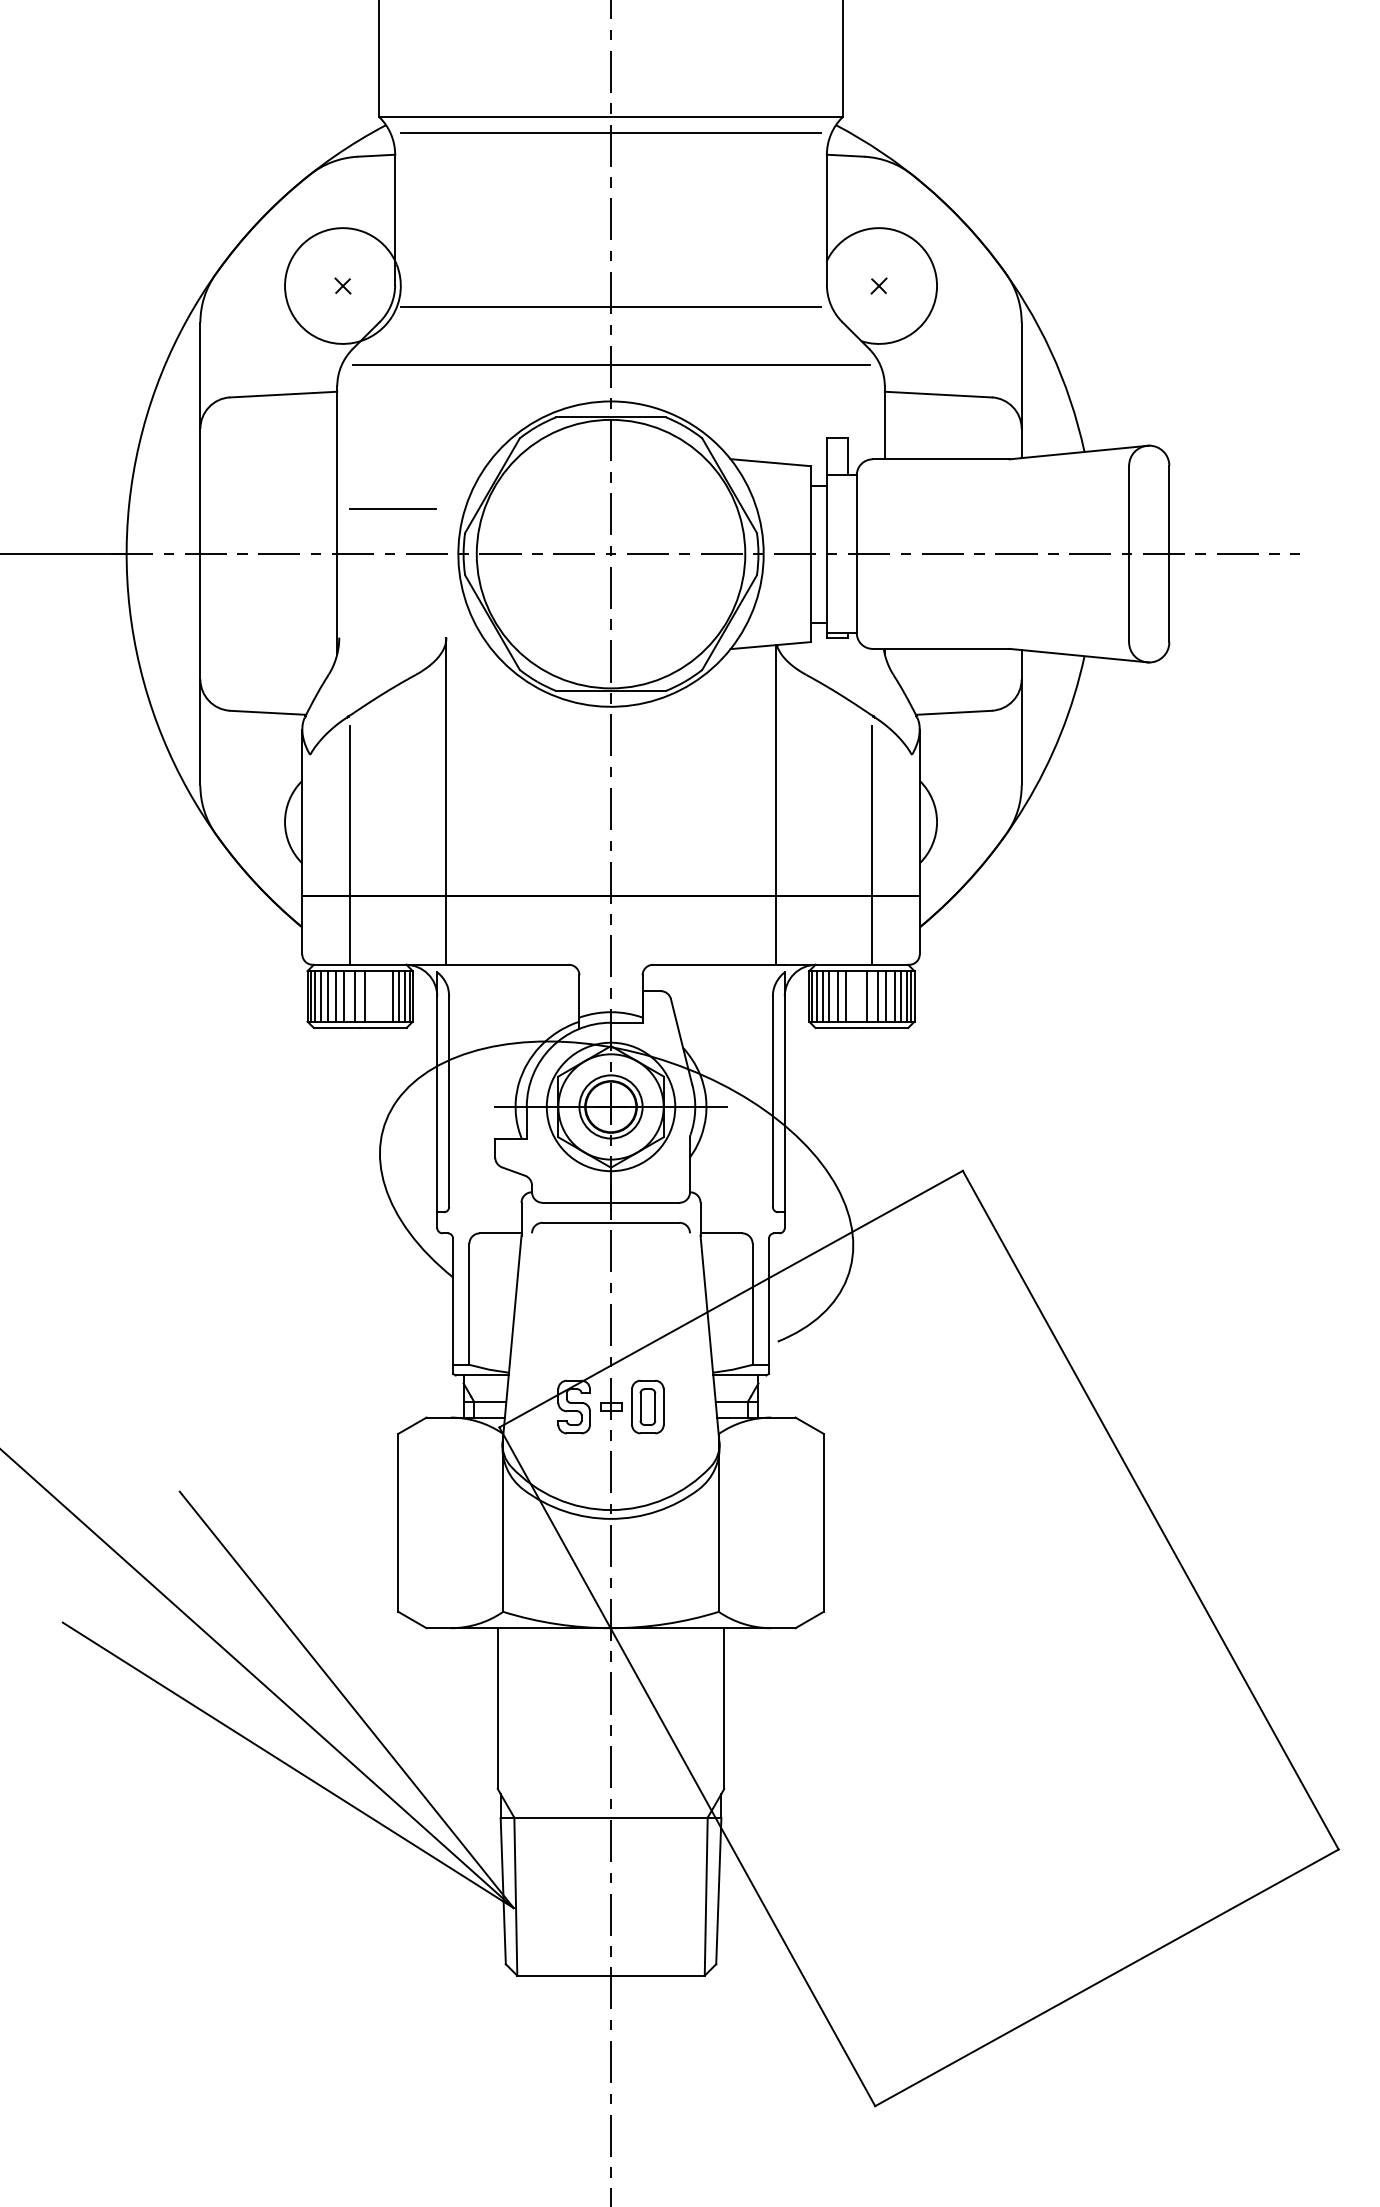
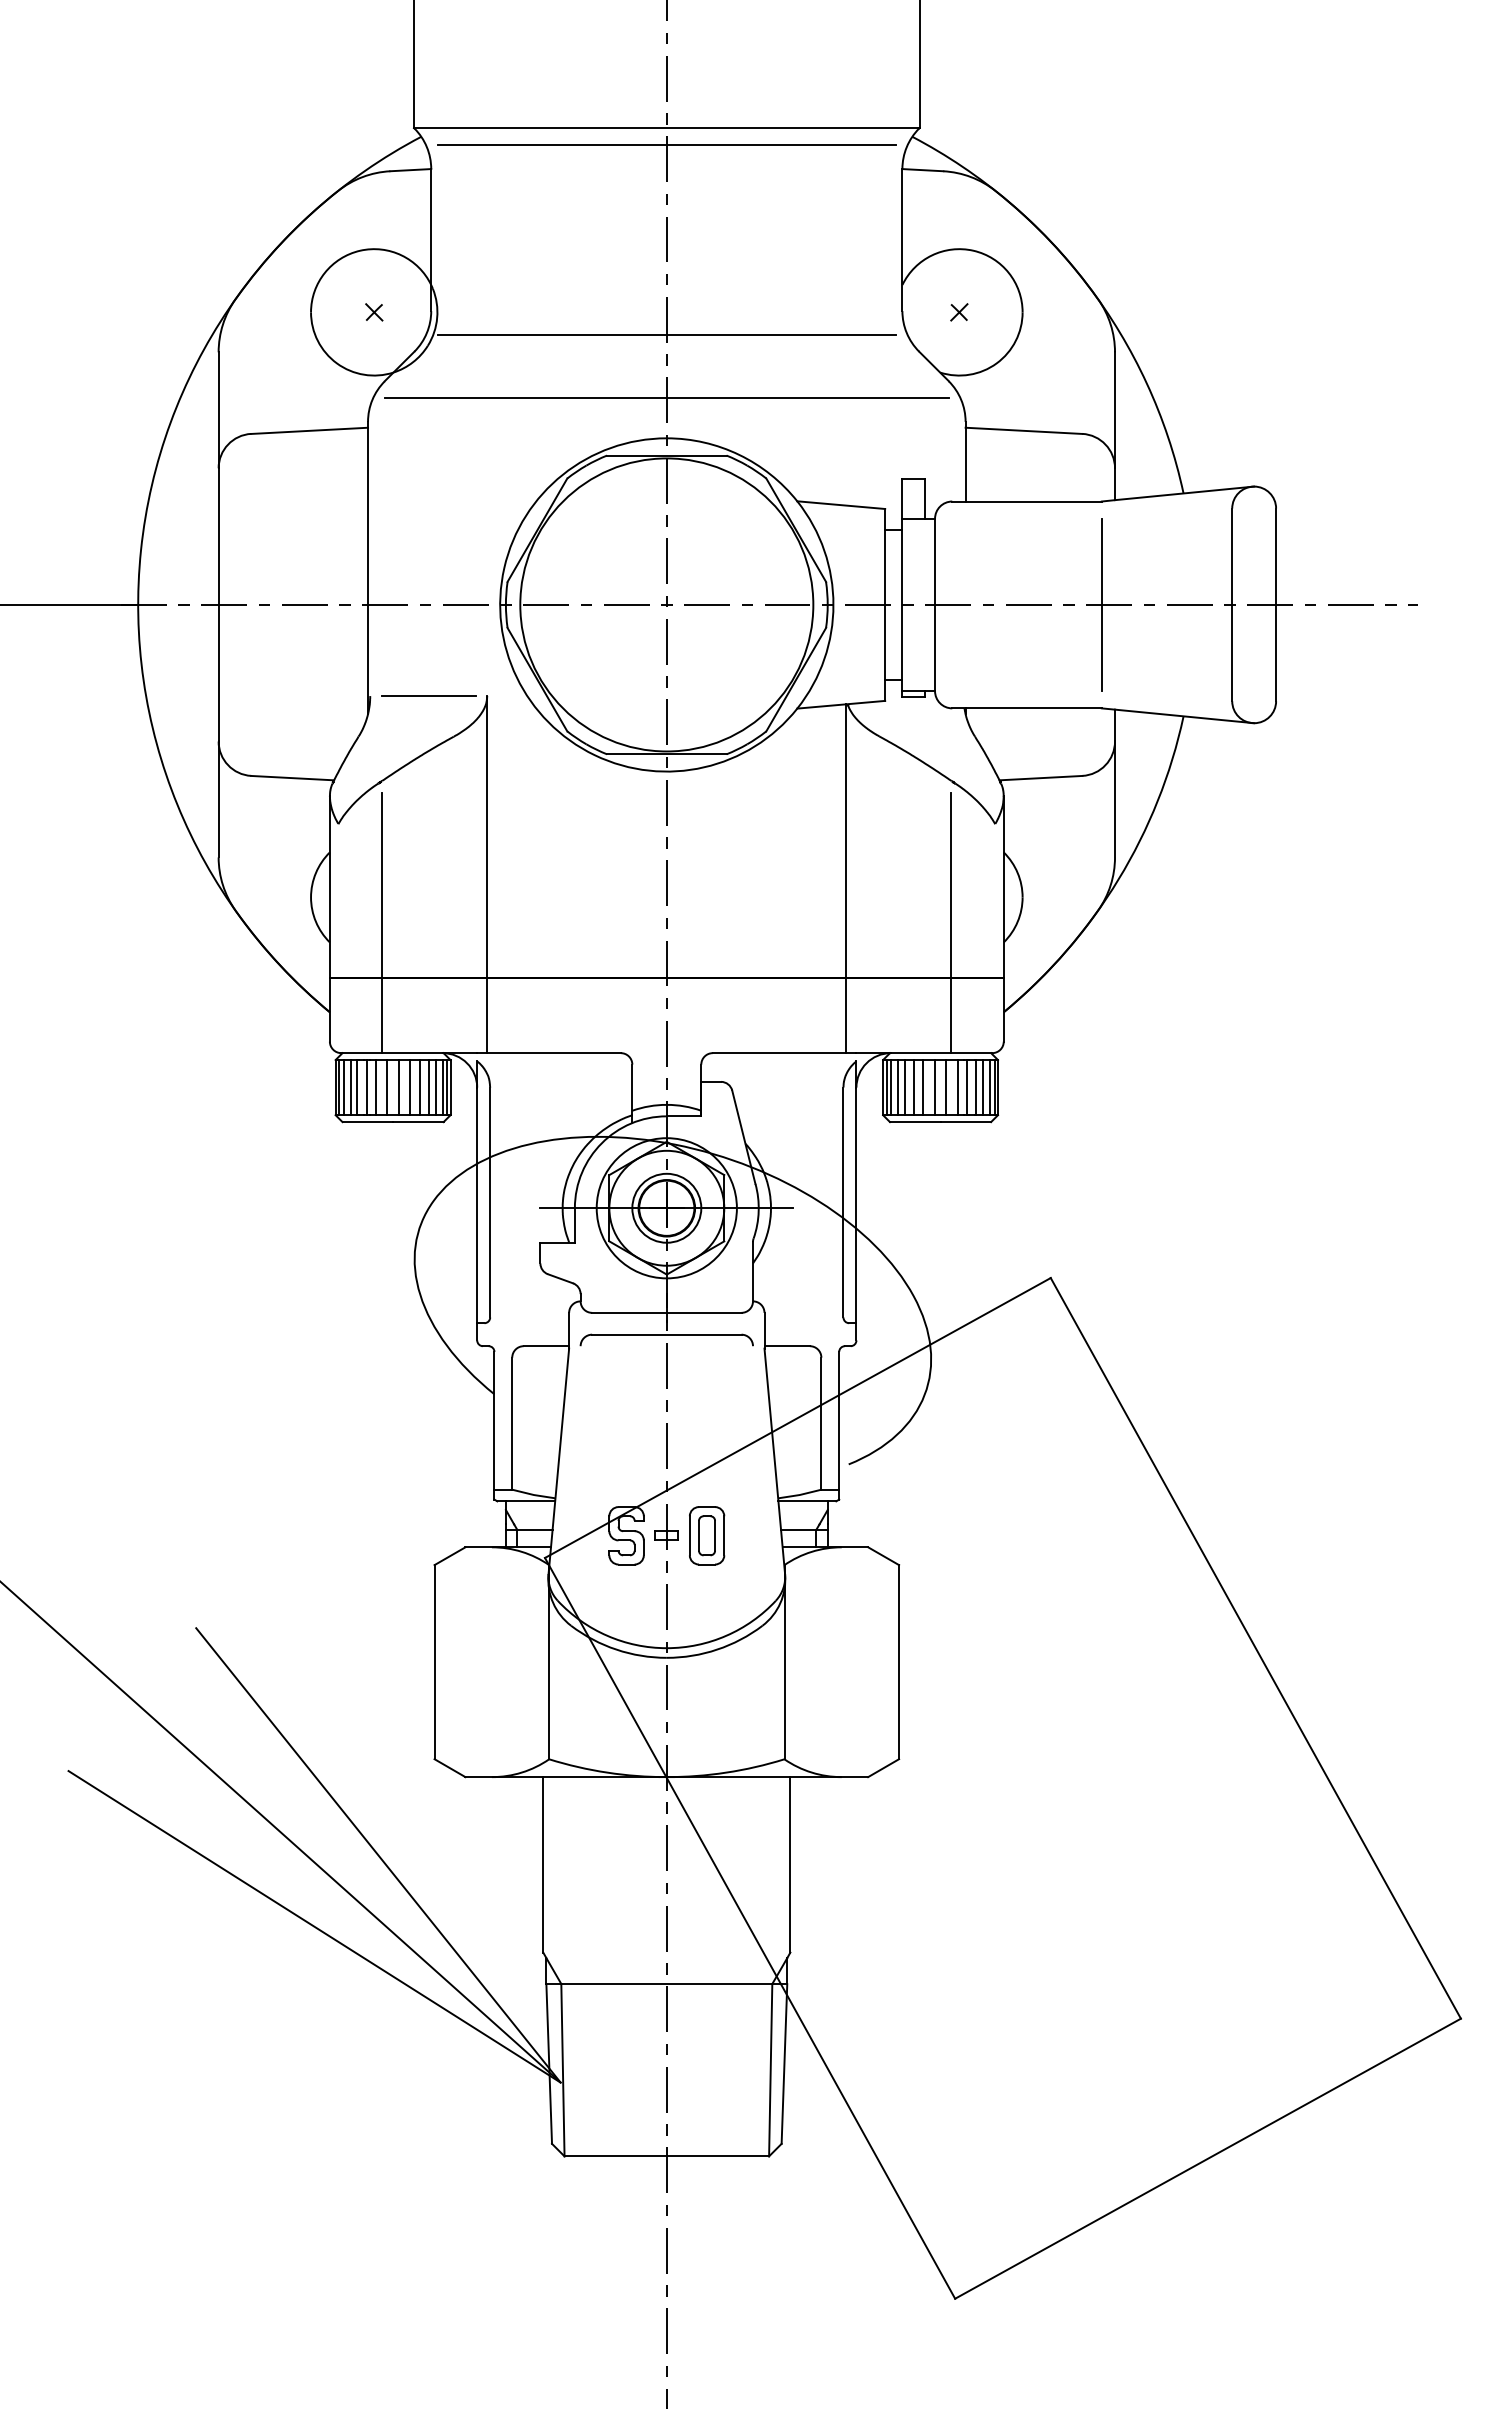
line: (392, 508) -> (428, 695), moved
line: (1009, 553) -> (1101, 604), added
line: (376, 996) -> (410, 1087), added
line: (384, 996) -> (419, 1087), added
line: (856, 996) -> (934, 1087), added

